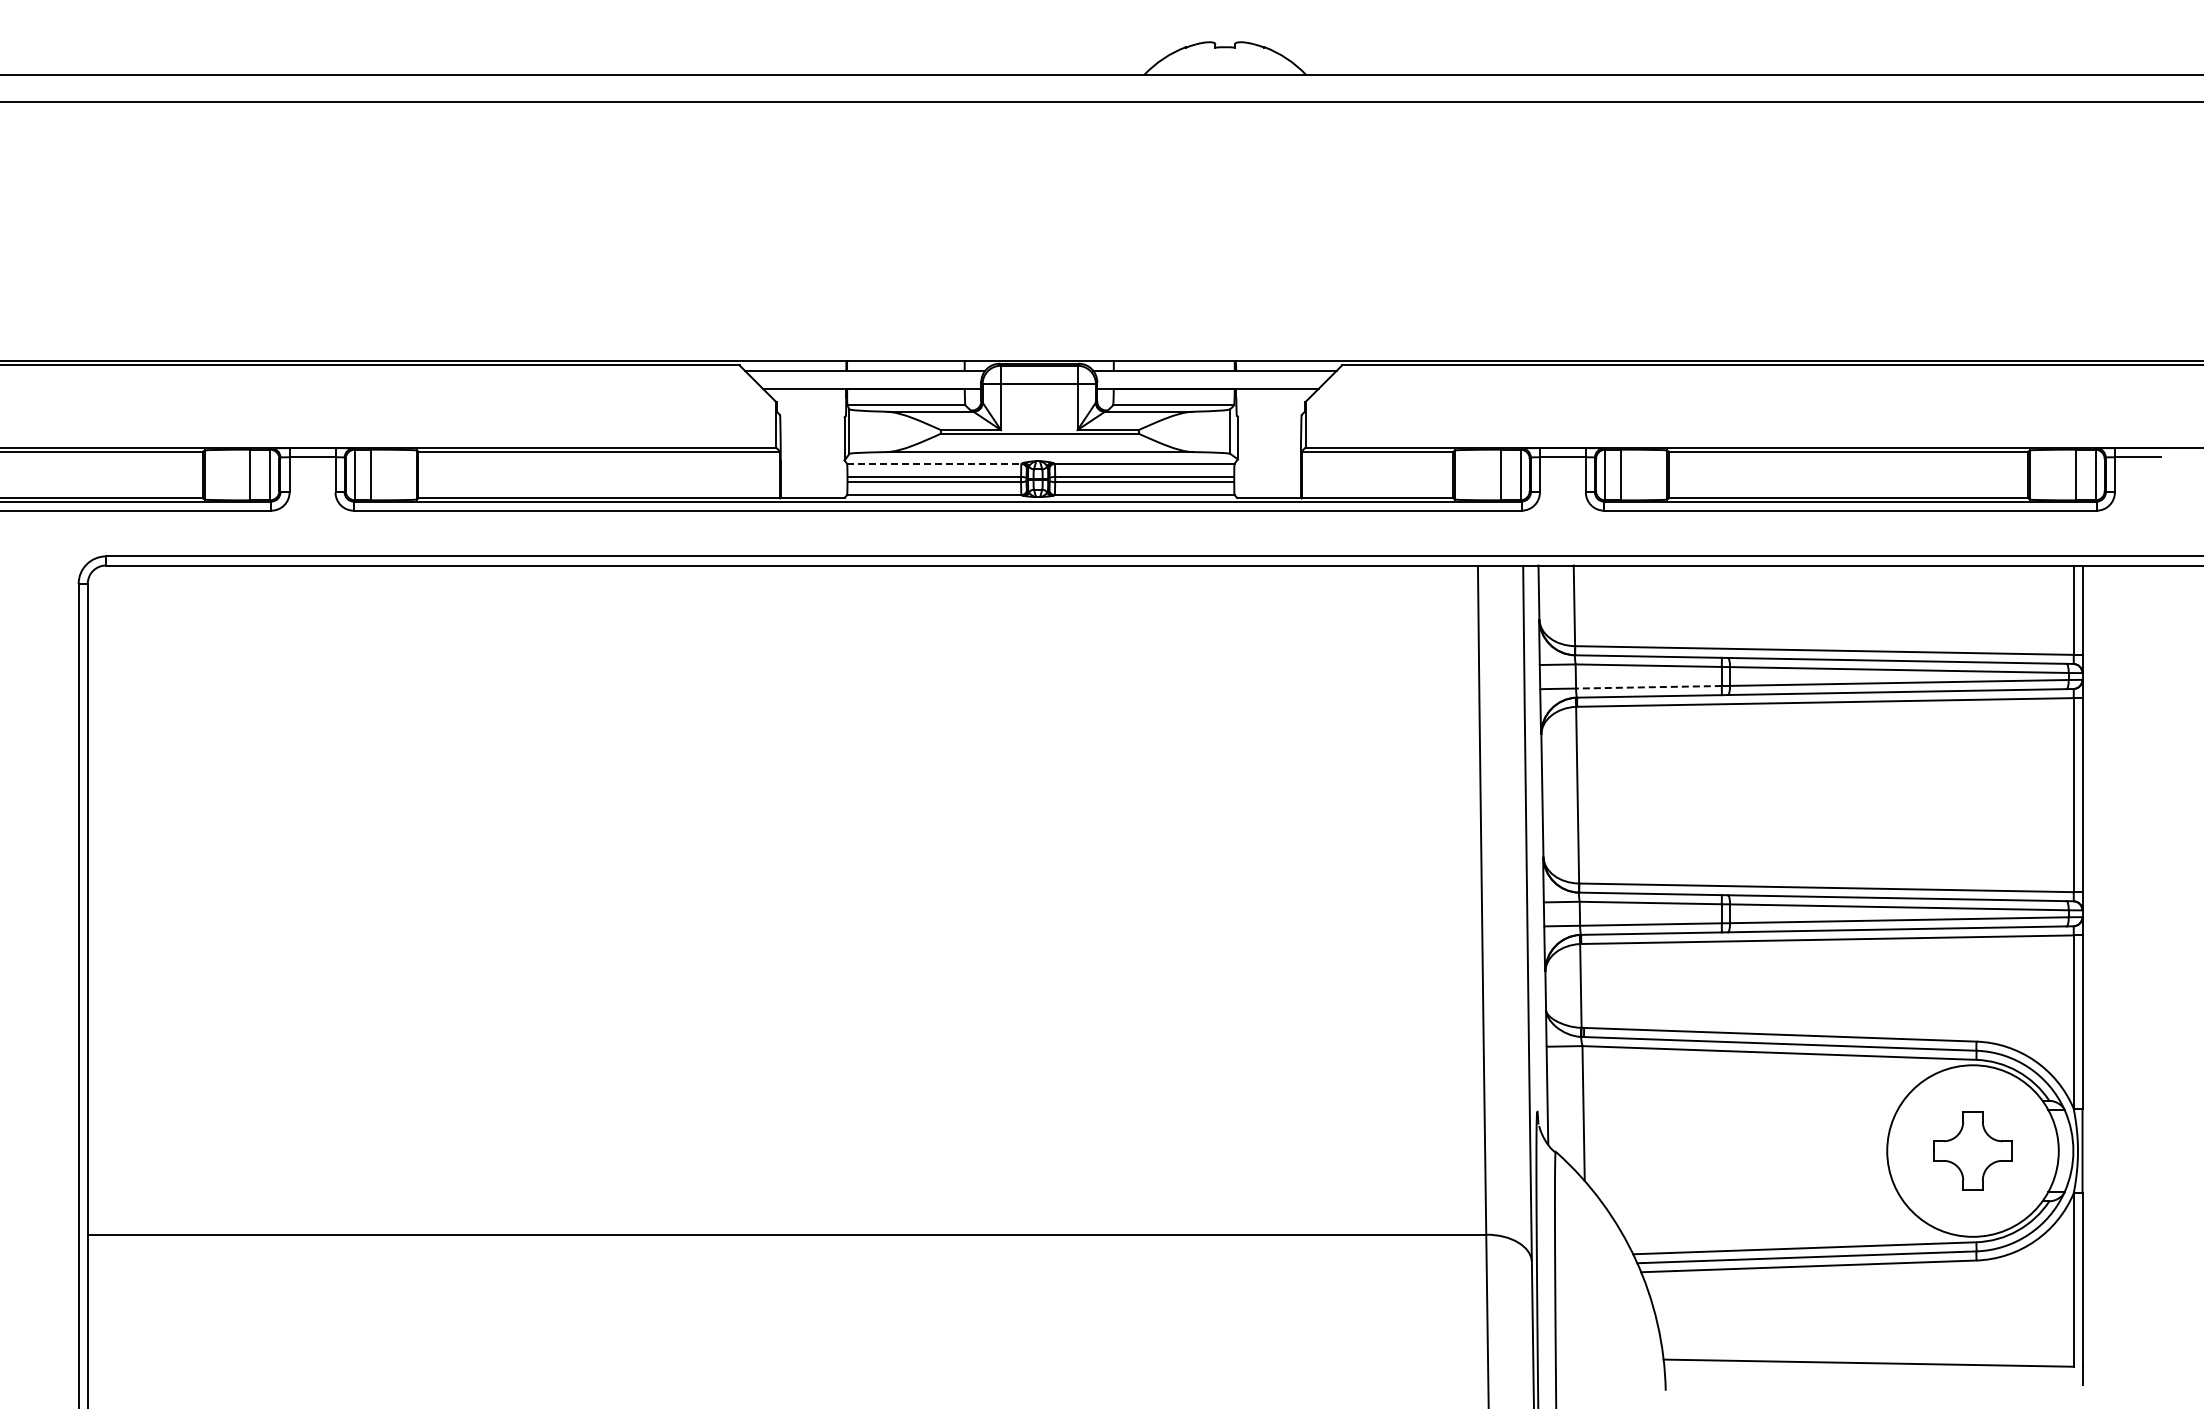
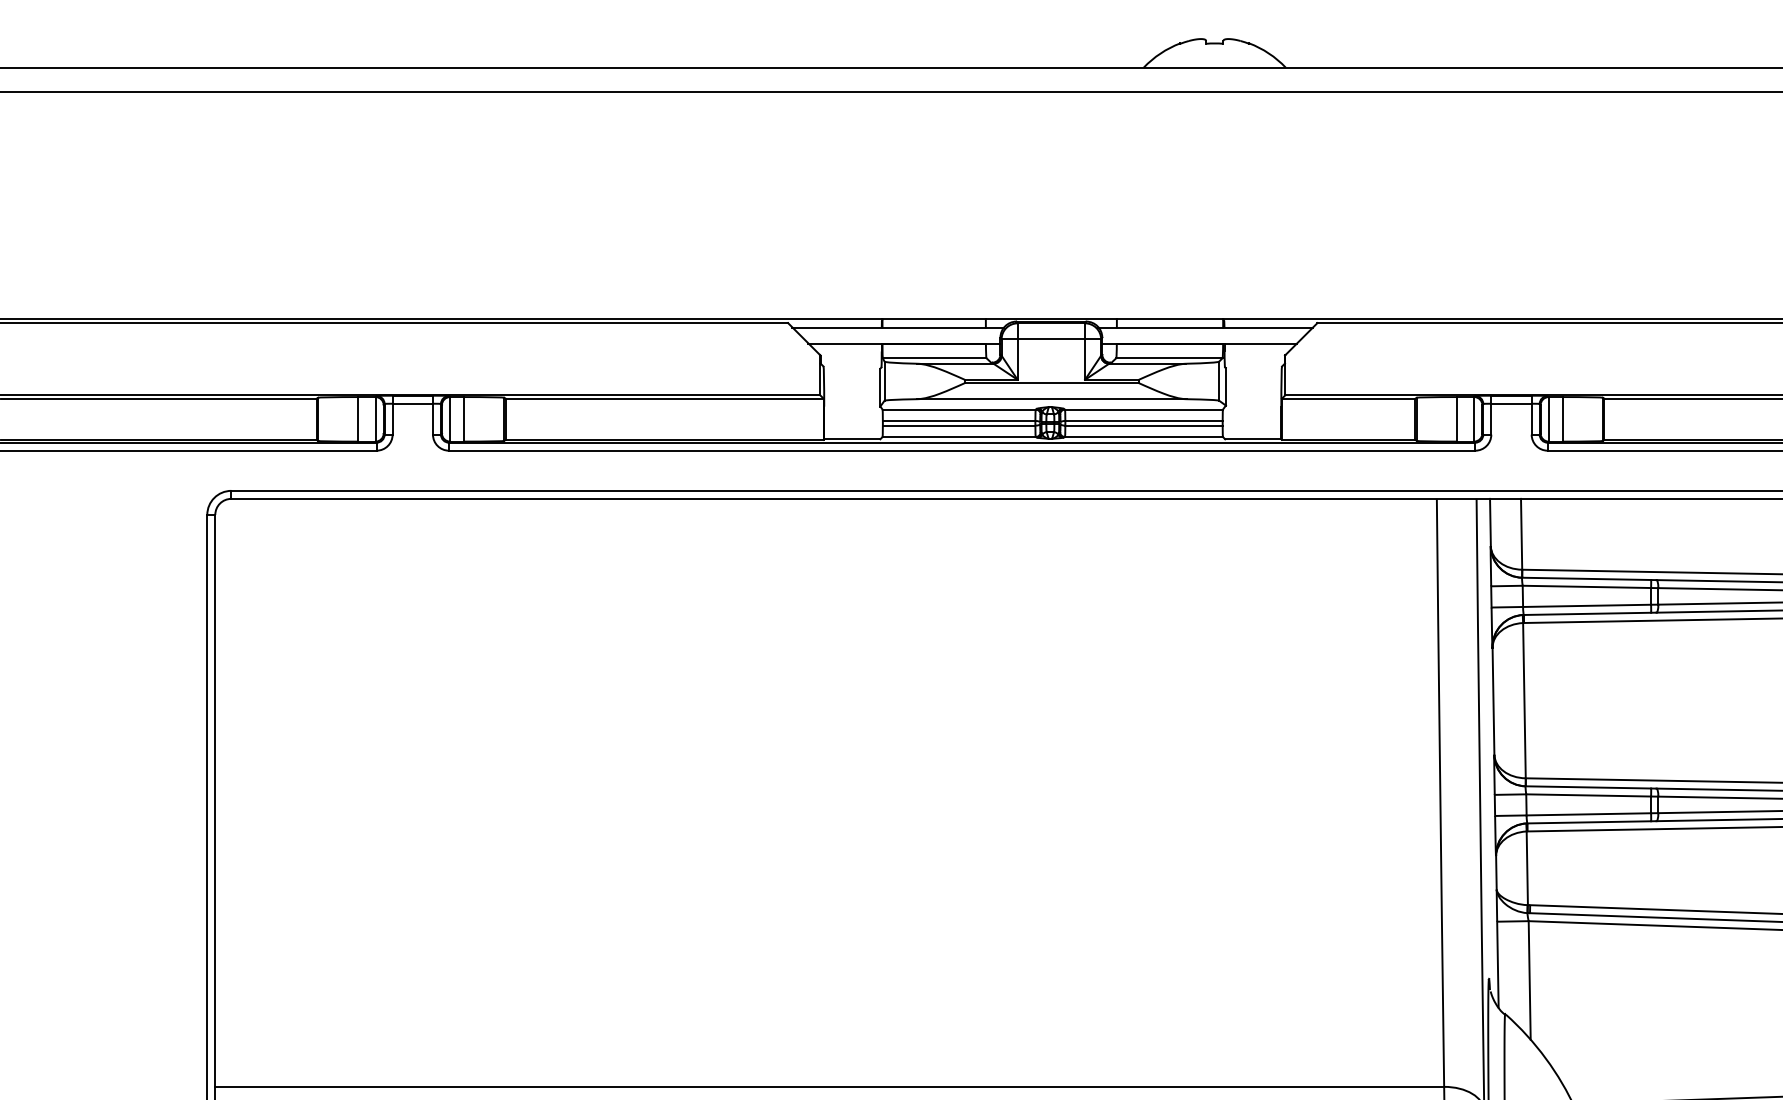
line: (934, 463) -> (959, 409), dashed -> solid
line: (1648, 687) -> (1586, 606), dashed -> solid

